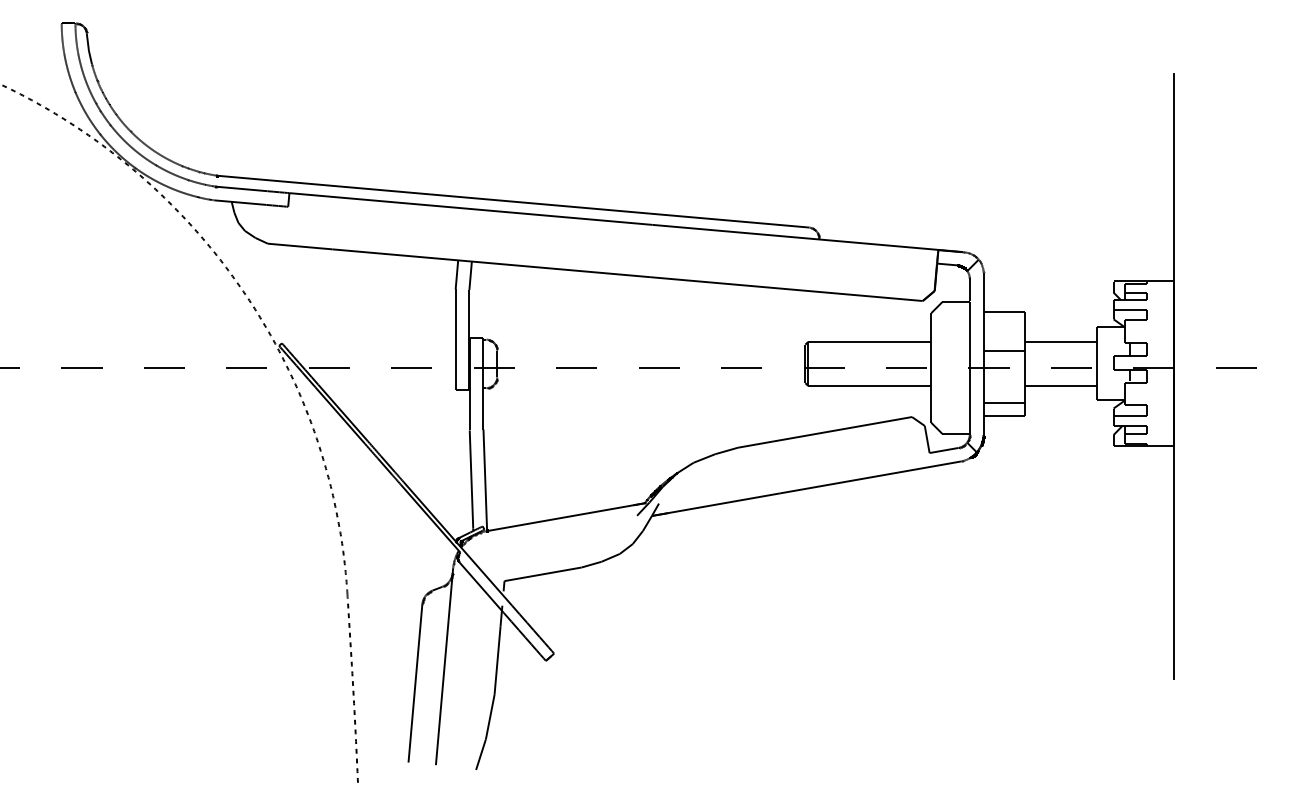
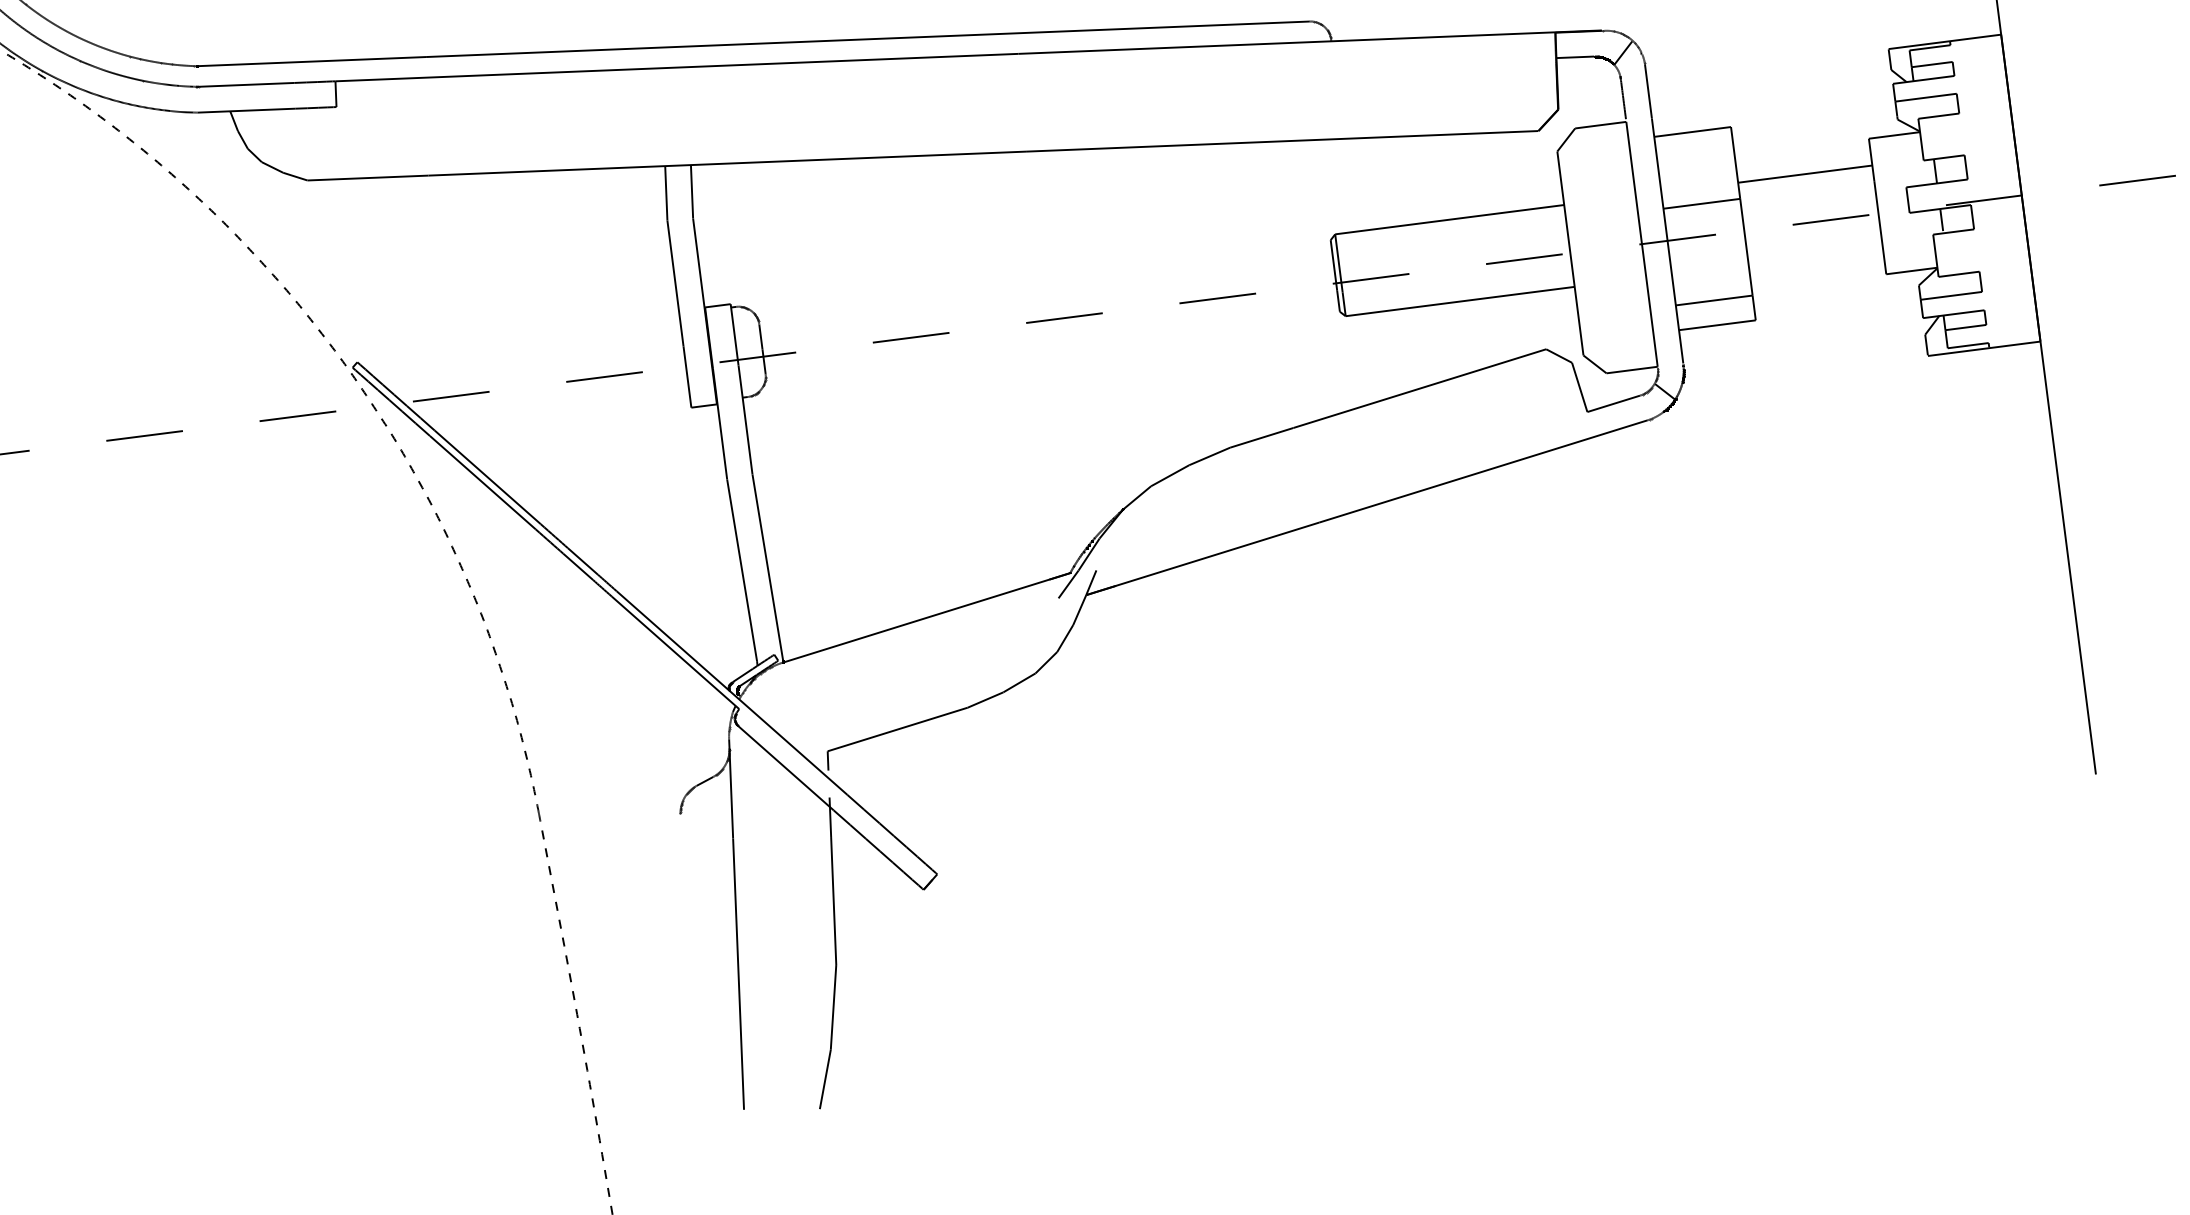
line: (1060, 385) -> (1814, 255), removed
line: (415, 683) -> (686, 962), removed

